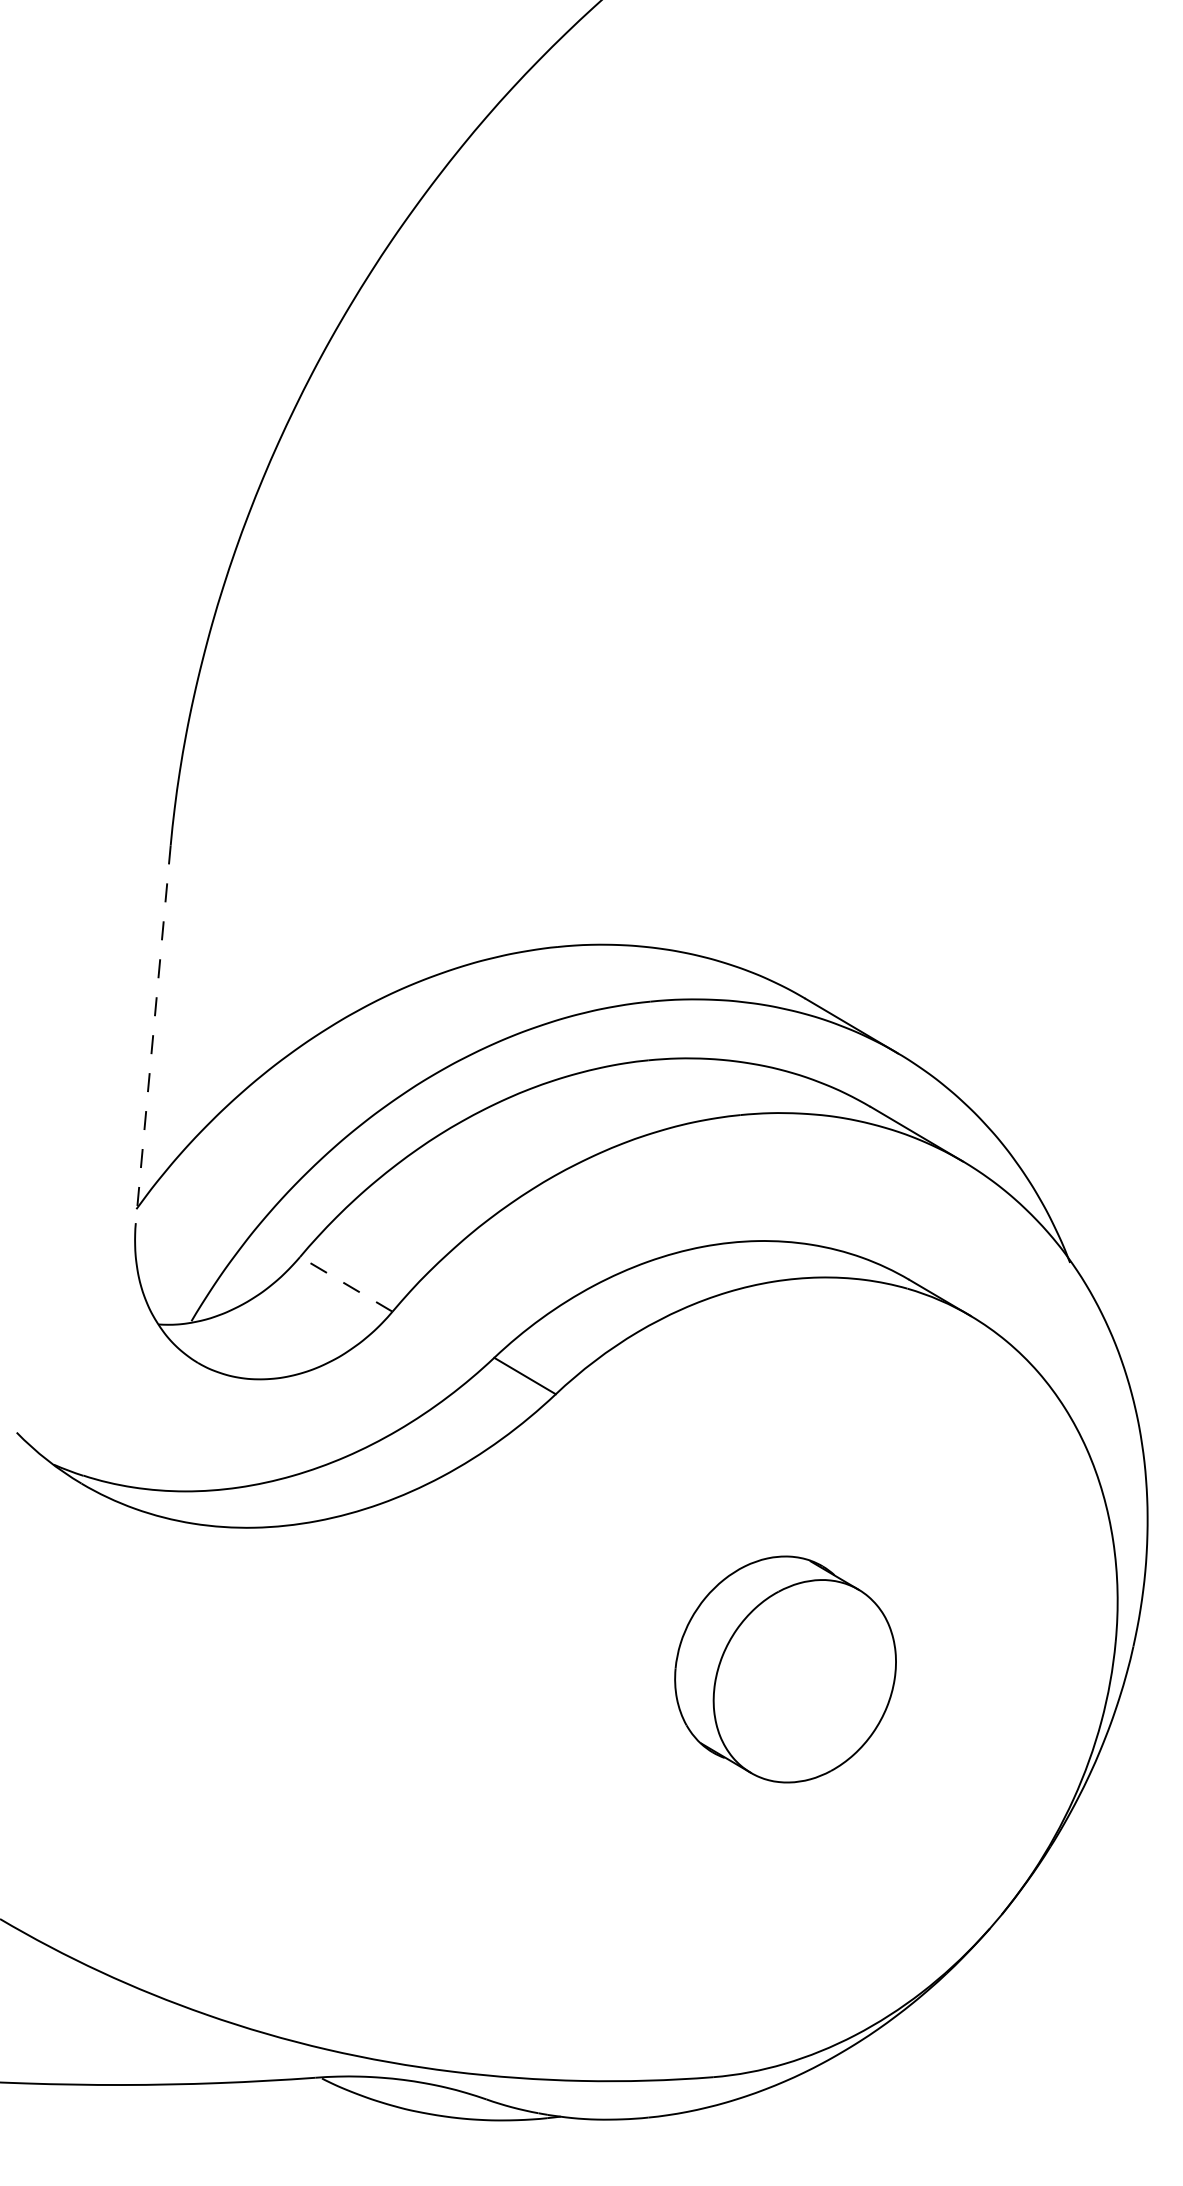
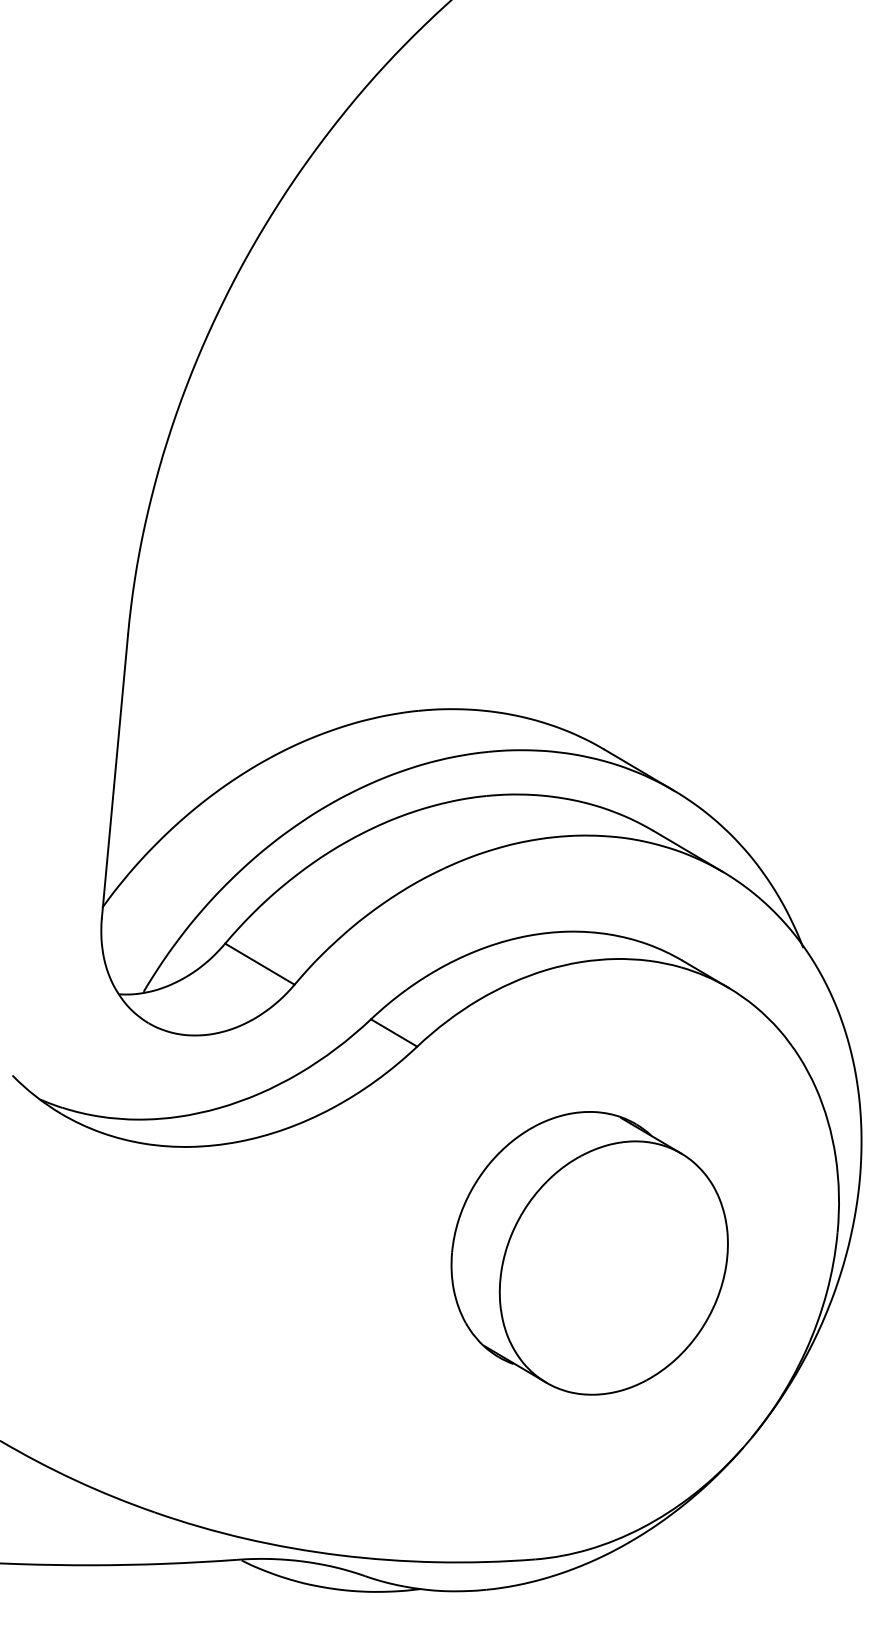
line: (153, 1034) -> (115, 776), dashed -> solid
line: (346, 1284) -> (260, 964), dashed -> solid
part: (785, 1669) -> (589, 1253), size x1.67

